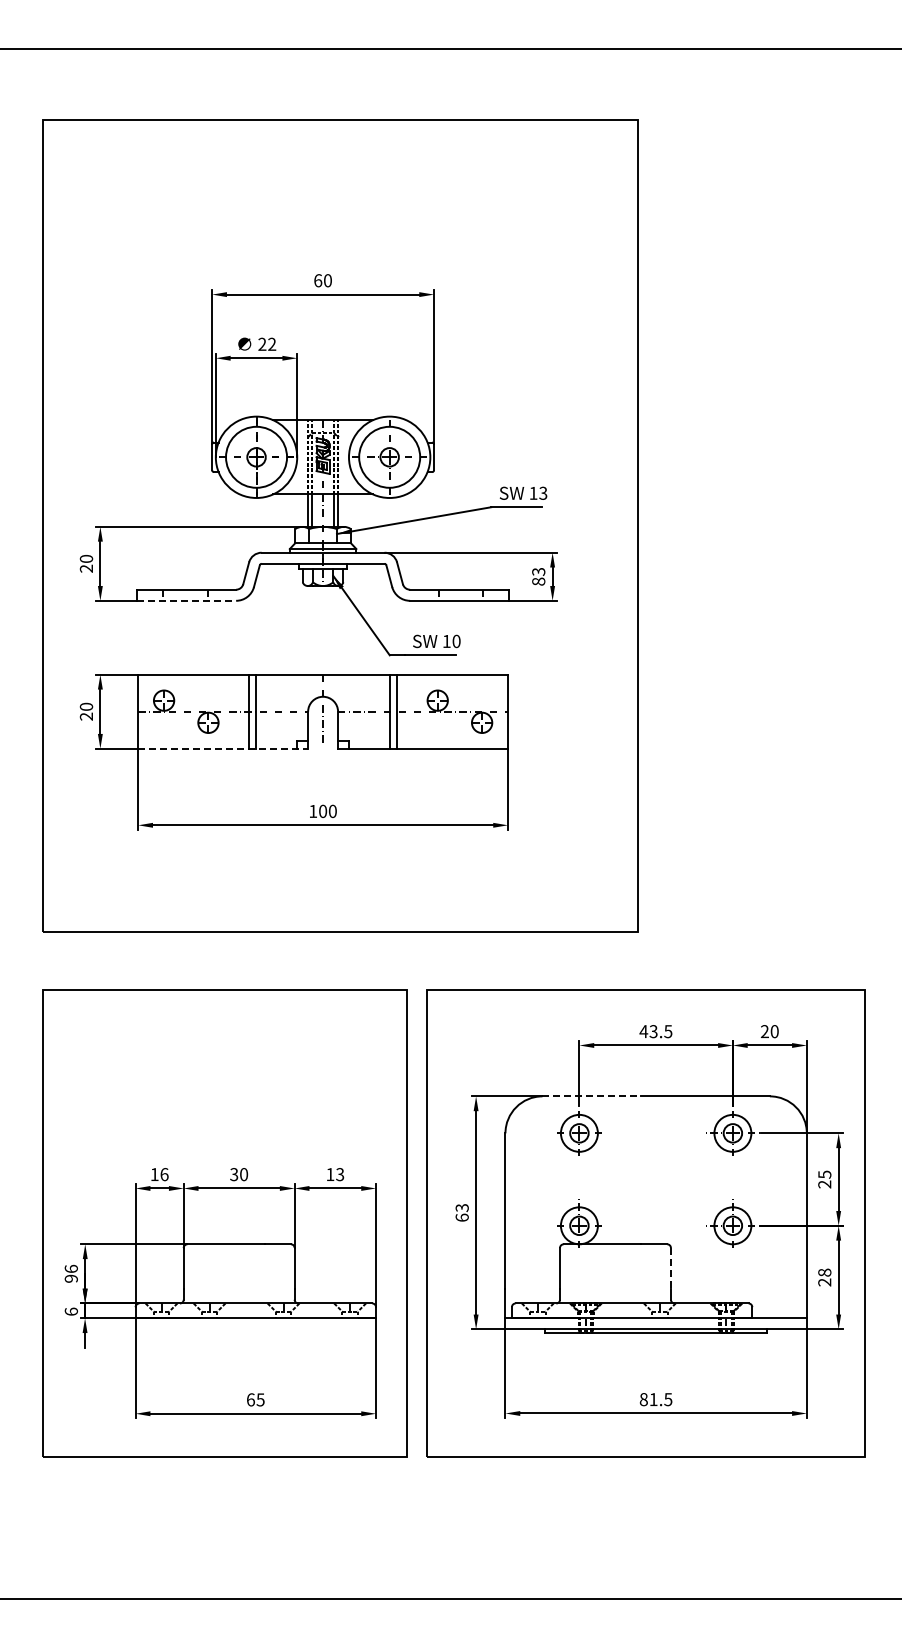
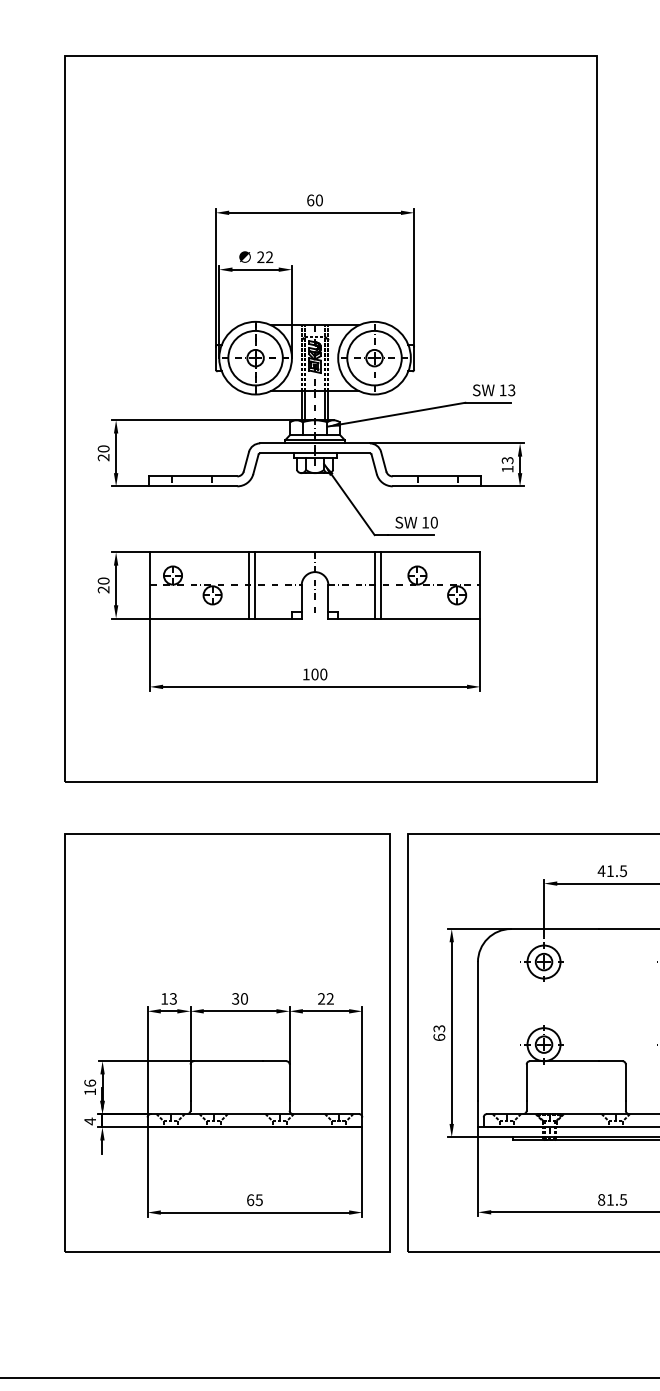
text: (538, 581) -> (507, 469), 83 -> 13
line: (187, 600) -> (193, 486), dashed -> solid
line: (223, 748) -> (226, 618), dashed -> solid
text: (653, 1031) -> (610, 871), 43.5 -> 41.5
line: (592, 1096) -> (555, 929), dashed -> solid
text: (164, 1174) -> (173, 998), 16 -> 13
text: (335, 1174) -> (326, 998), 13 -> 22
line: (670, 1268) -> (625, 1082), dashed -> solid
text: (70, 1278) -> (89, 1091), 96 -> 16
text: (71, 1311) -> (90, 1121), 6 -> 4

